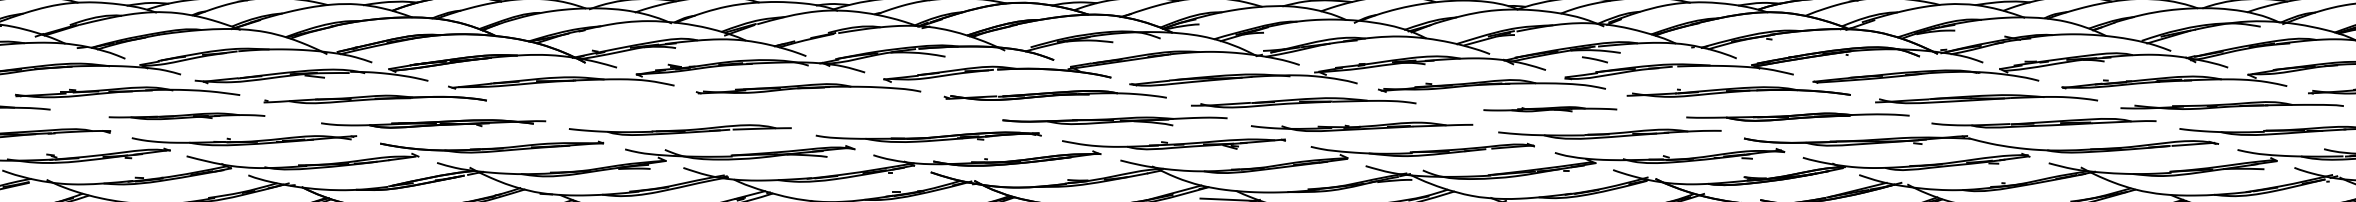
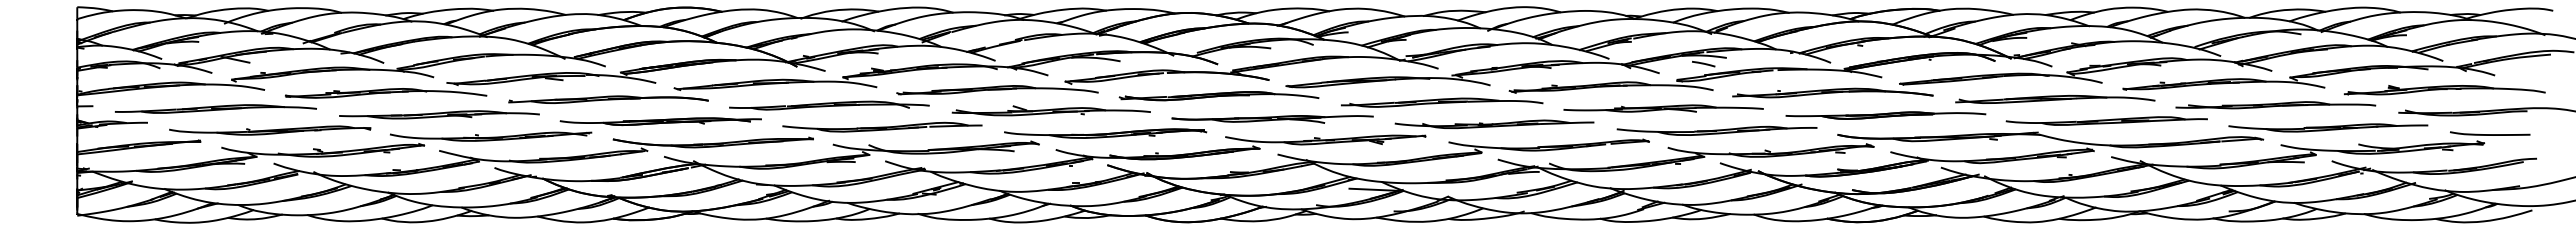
part: (621, 105) -> (829, 105), added
part: (1550, 109) -> (1663, 108), size x1.67
part: (867, 111) -> (1050, 110), added
part: (187, 115) -> (439, 114), size x1.43

